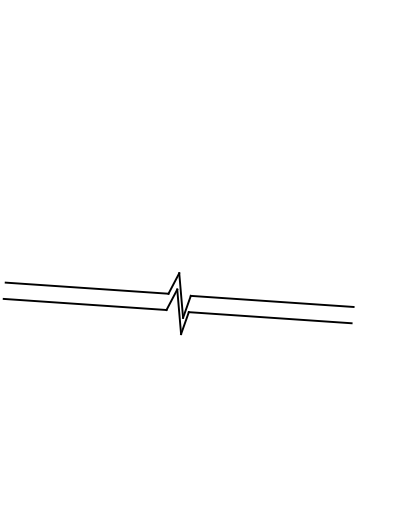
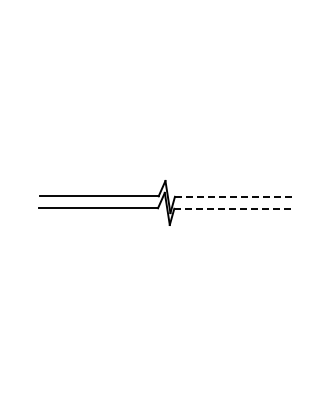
line: (272, 301) -> (234, 196), solid -> dashed
line: (271, 317) -> (234, 208), solid -> dashed

